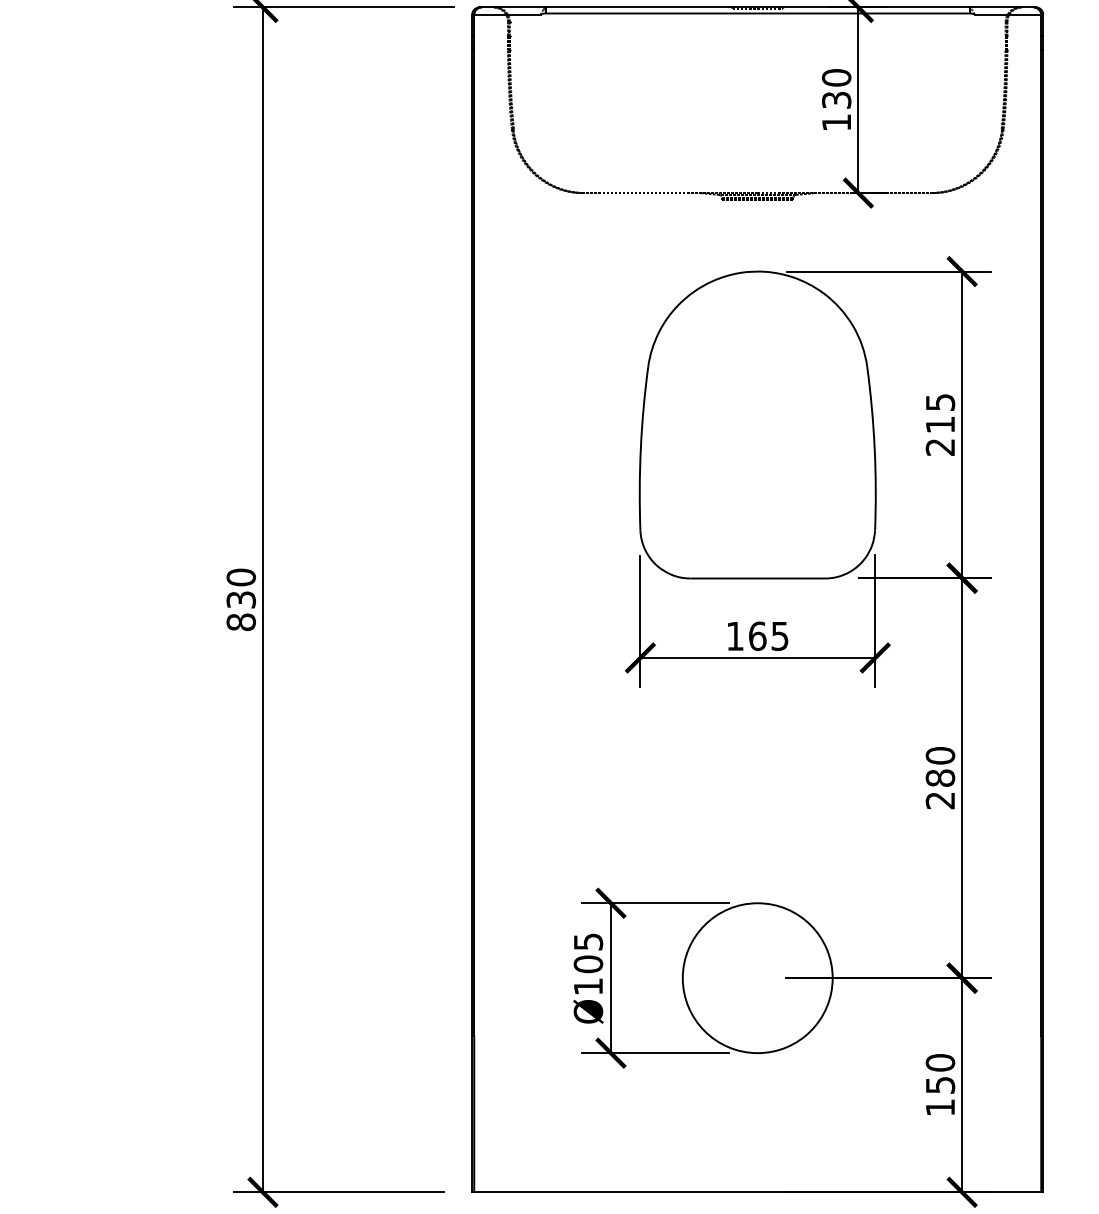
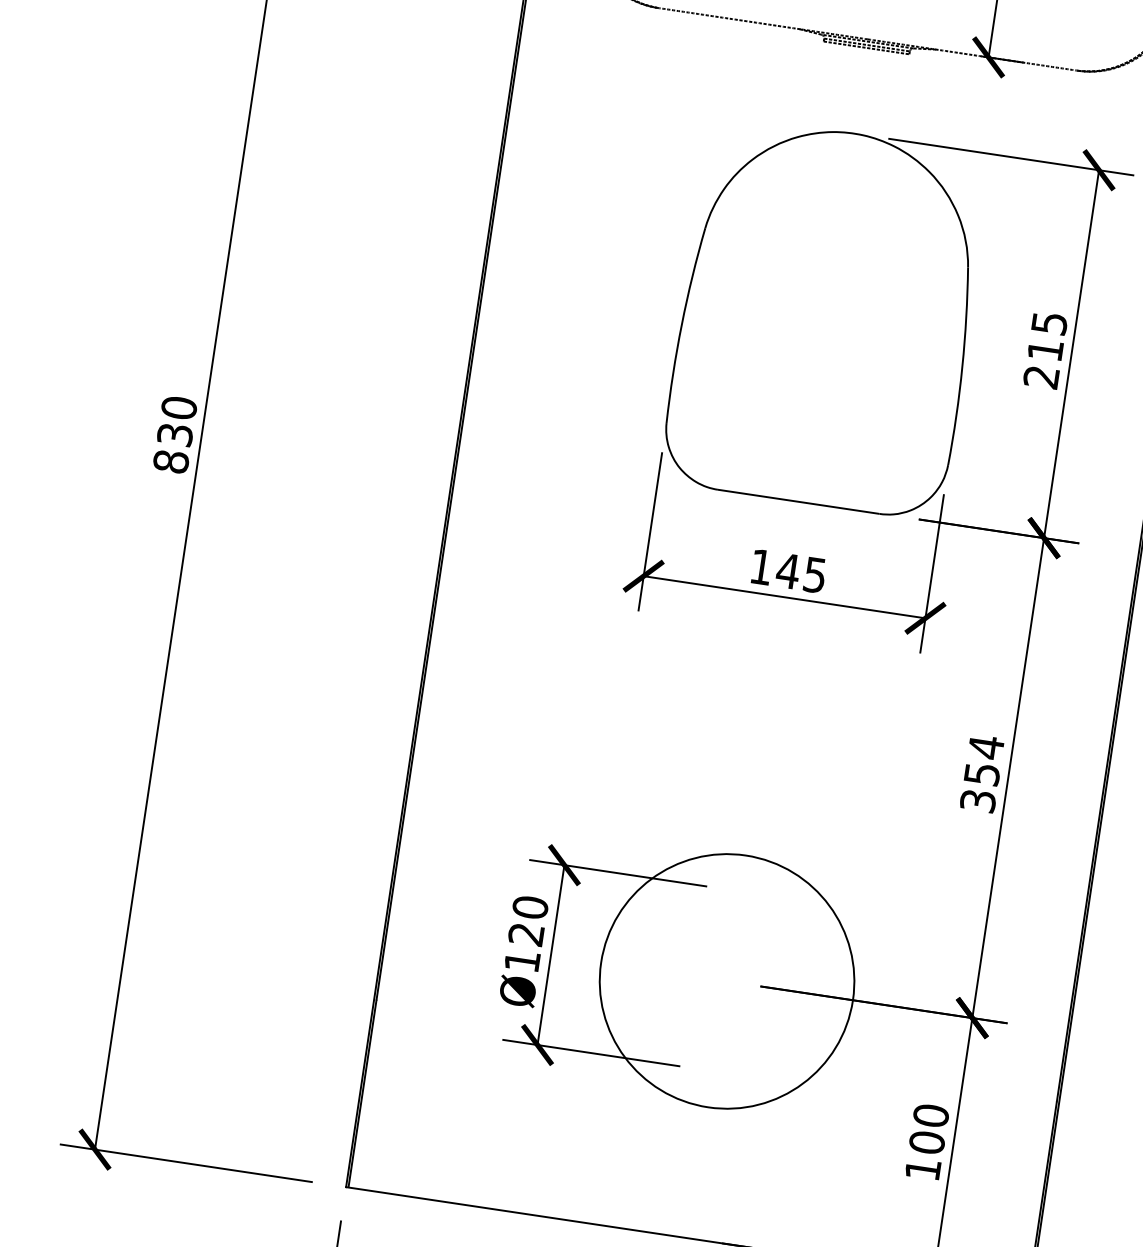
text: (757, 636) -> (788, 571), 165 -> 145
text: (940, 777) -> (982, 773), 280 -> 354
text: (588, 953) -> (528, 921), Ø105 -> Ø120
circle: (757, 978) -> (726, 981), size x1.4
text: (940, 1085) -> (927, 1142), 150 -> 100

